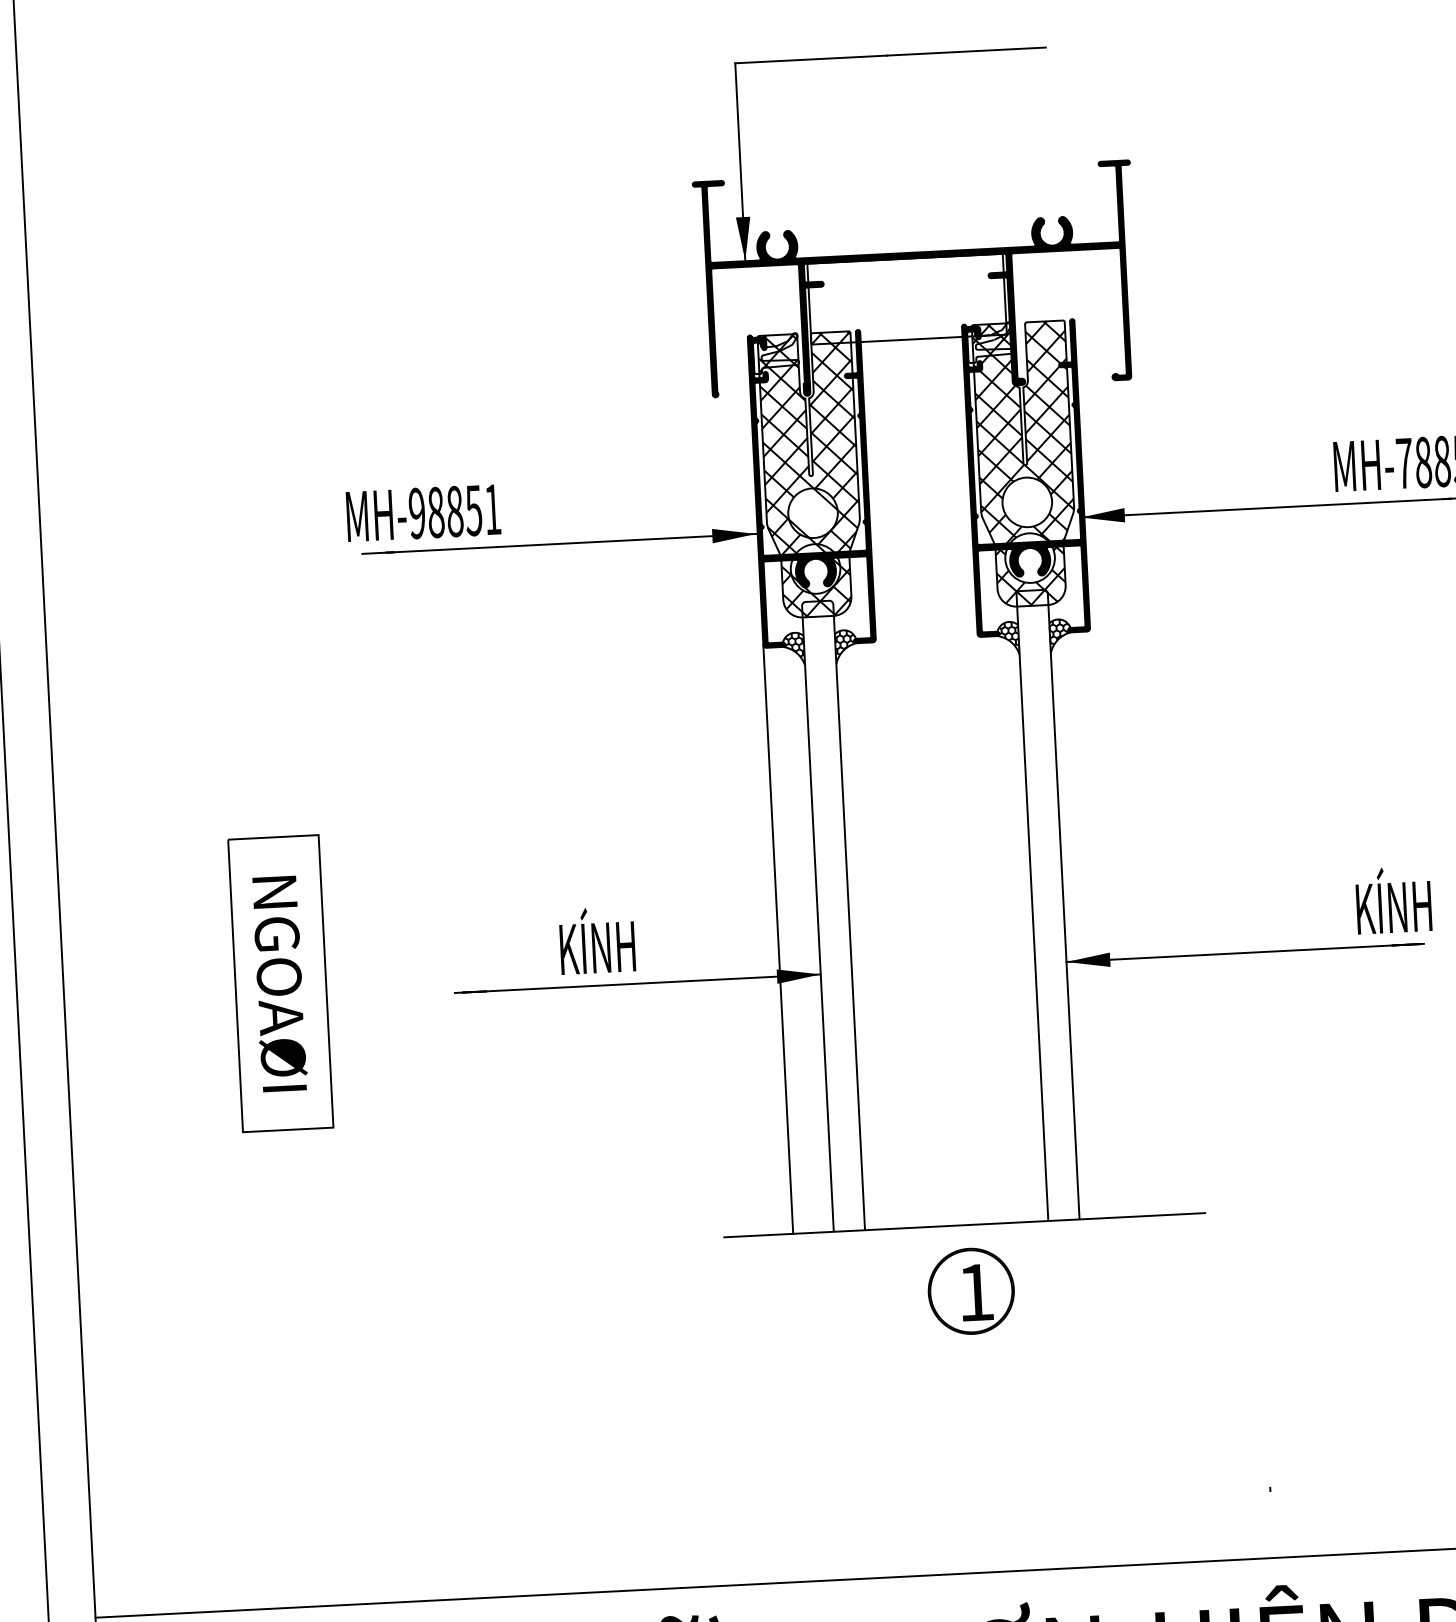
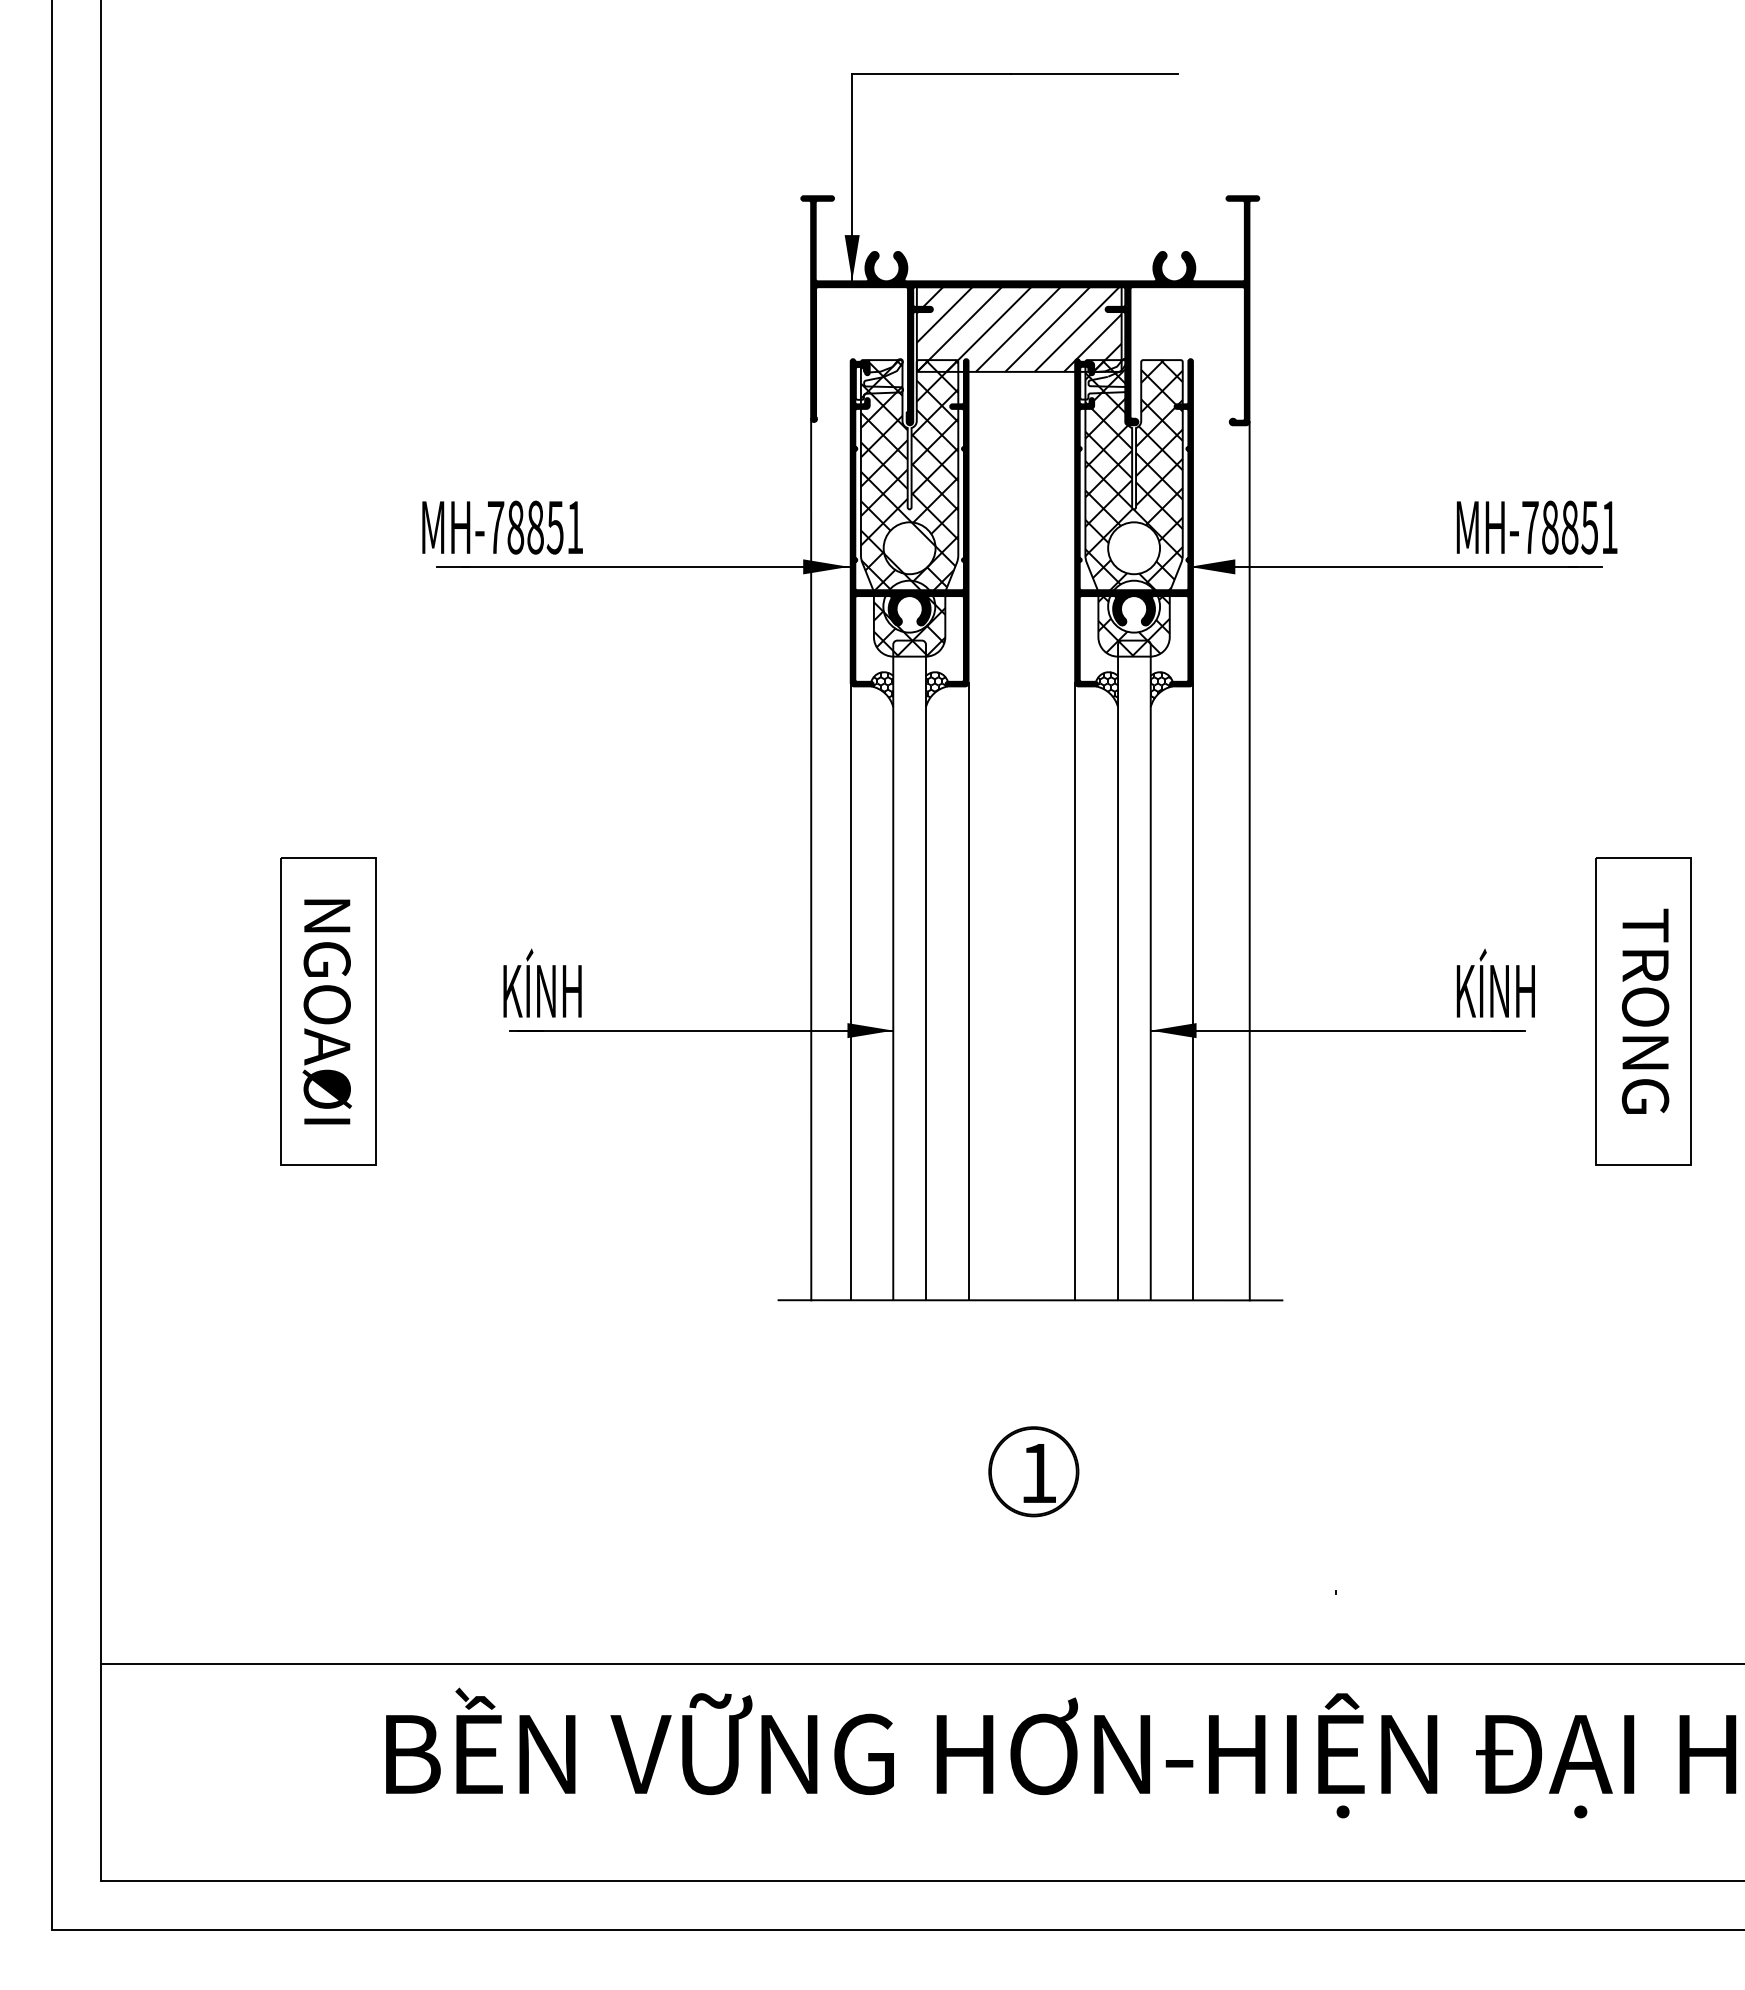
hatch: (906, 299) -> (1018, 329), added
text: (416, 513) -> (495, 527), MH-98851 -> MH-78851
line: (1152, 795) -> (1249, 861), added
line: (734, 815) -> (811, 859), added
line: (1104, 922) -> (1192, 991), added
line: (992, 928) -> (1075, 991), added
line: (890, 933) -> (968, 991), added
text: (597, 939) -> (542, 982), moved
part: (970, 1291) -> (1033, 1471), moved

